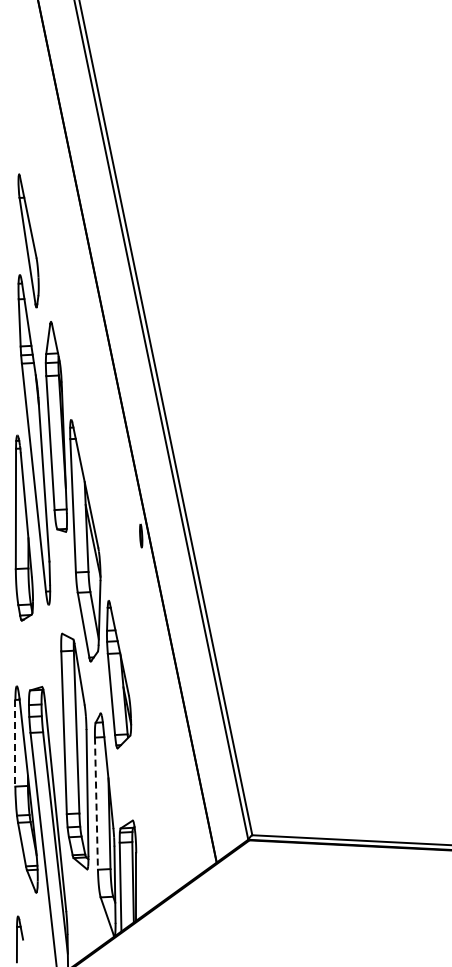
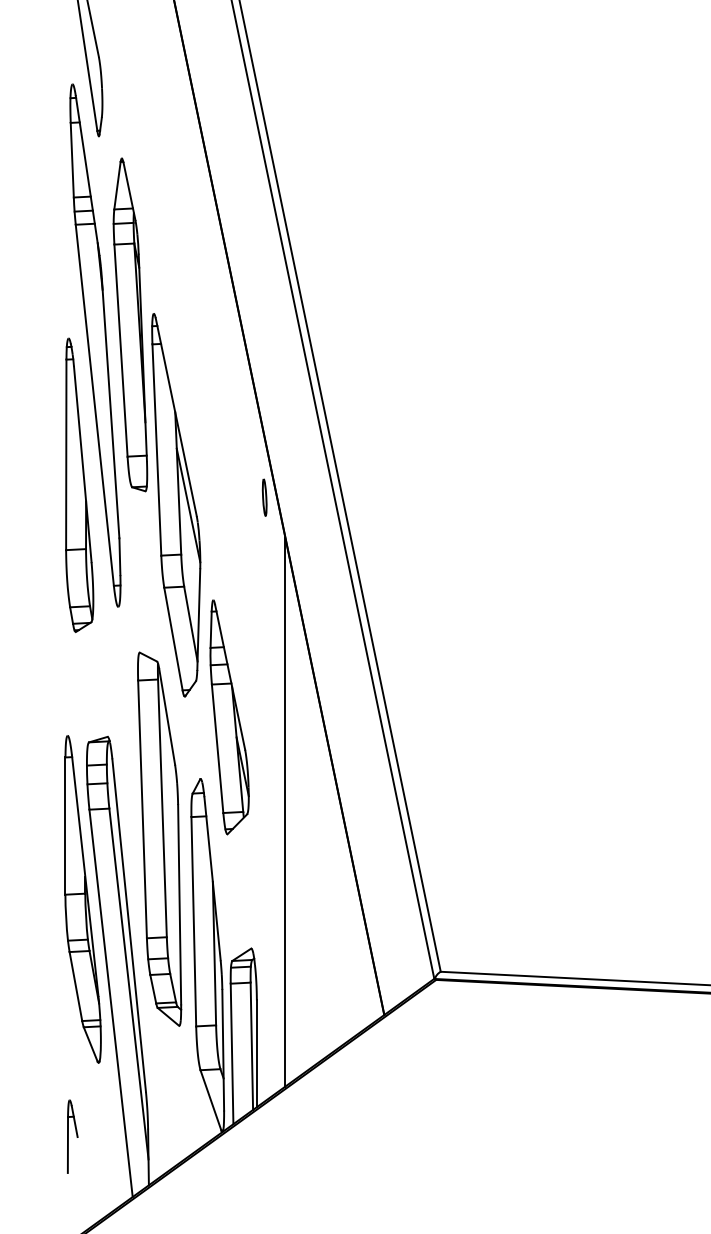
line: (154, 734) -> (285, 812), added
line: (15, 743) -> (65, 826), dashed -> solid
line: (96, 804) -> (193, 923), dashed -> solid

